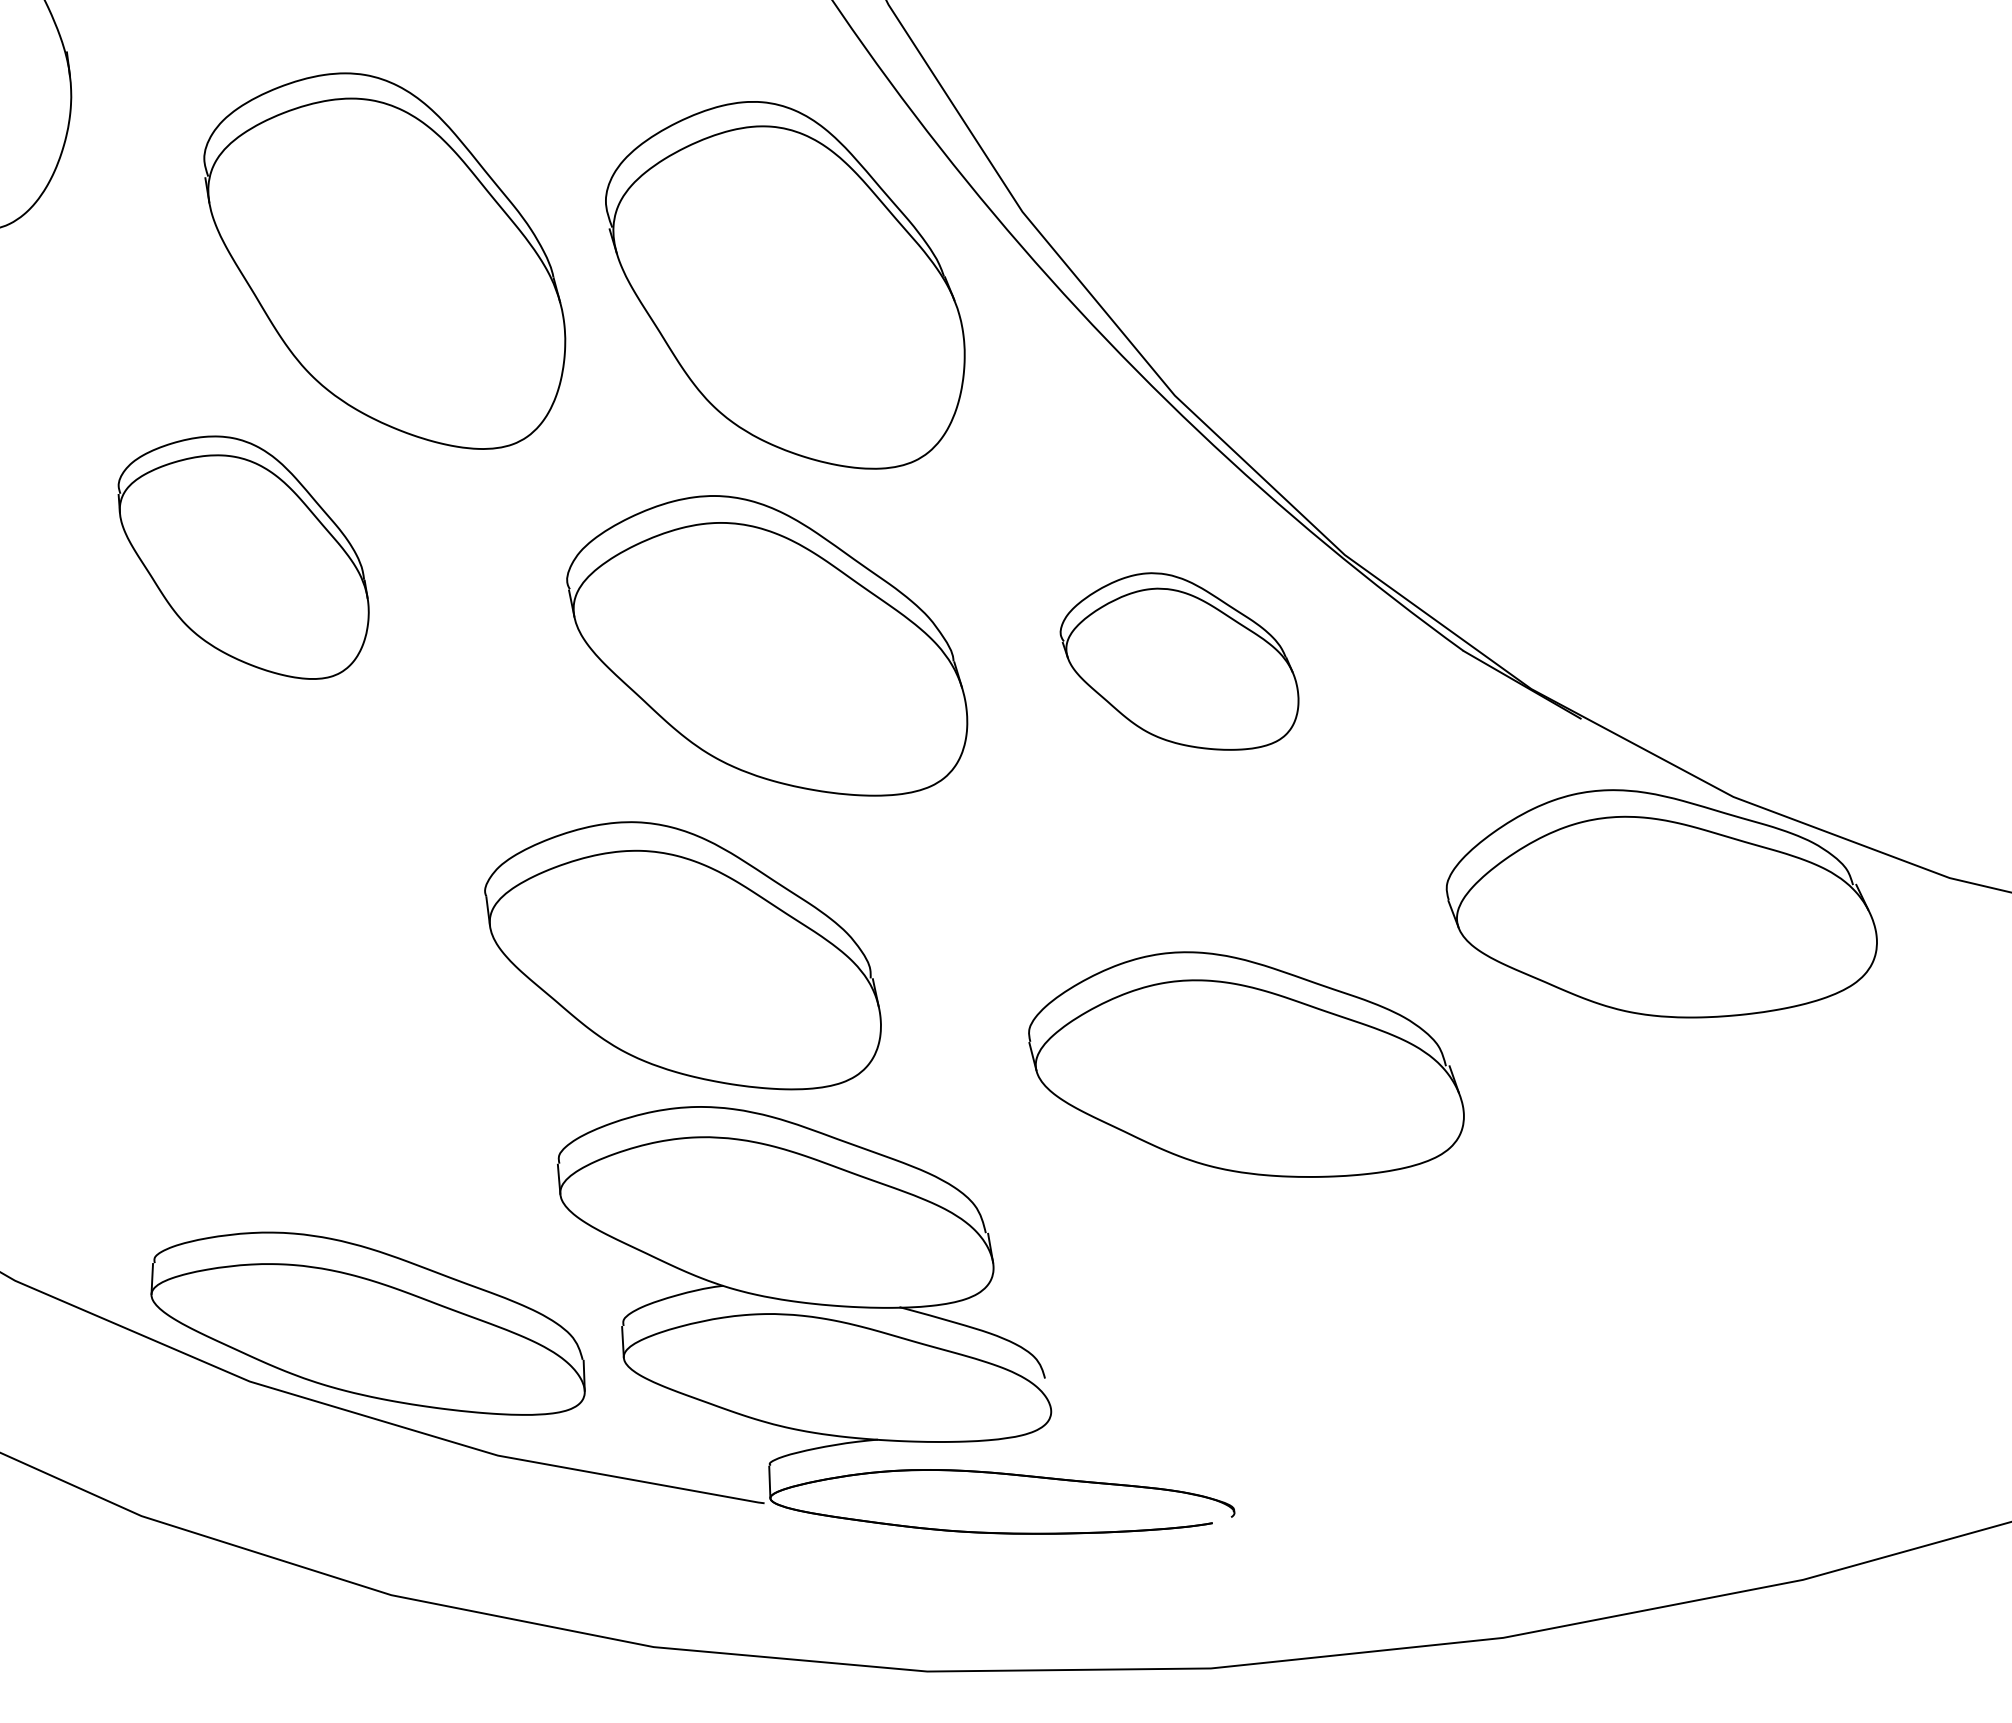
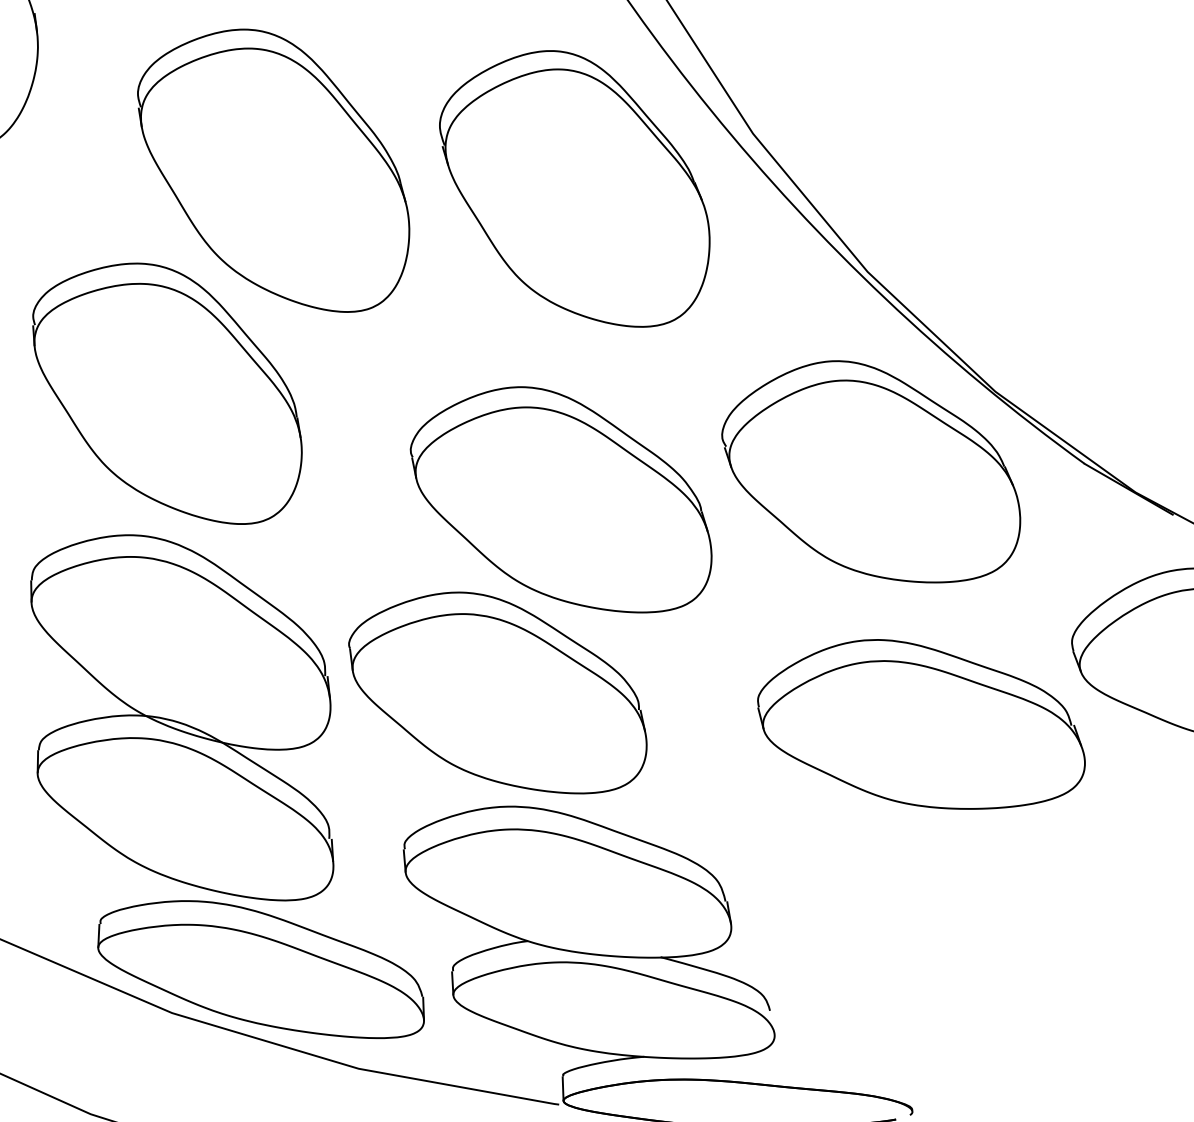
part: (243, 557) -> (167, 393), size x1.43
part: (767, 645) -> (561, 499), moved
part: (1179, 661) -> (871, 471), size x1.67
part: (263, 988) -> (182, 717), added
part: (1246, 1064) -> (921, 724), moved

